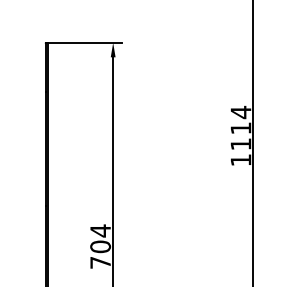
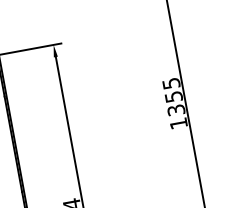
text: (240, 127) -> (173, 96), 1114 -> 1355

